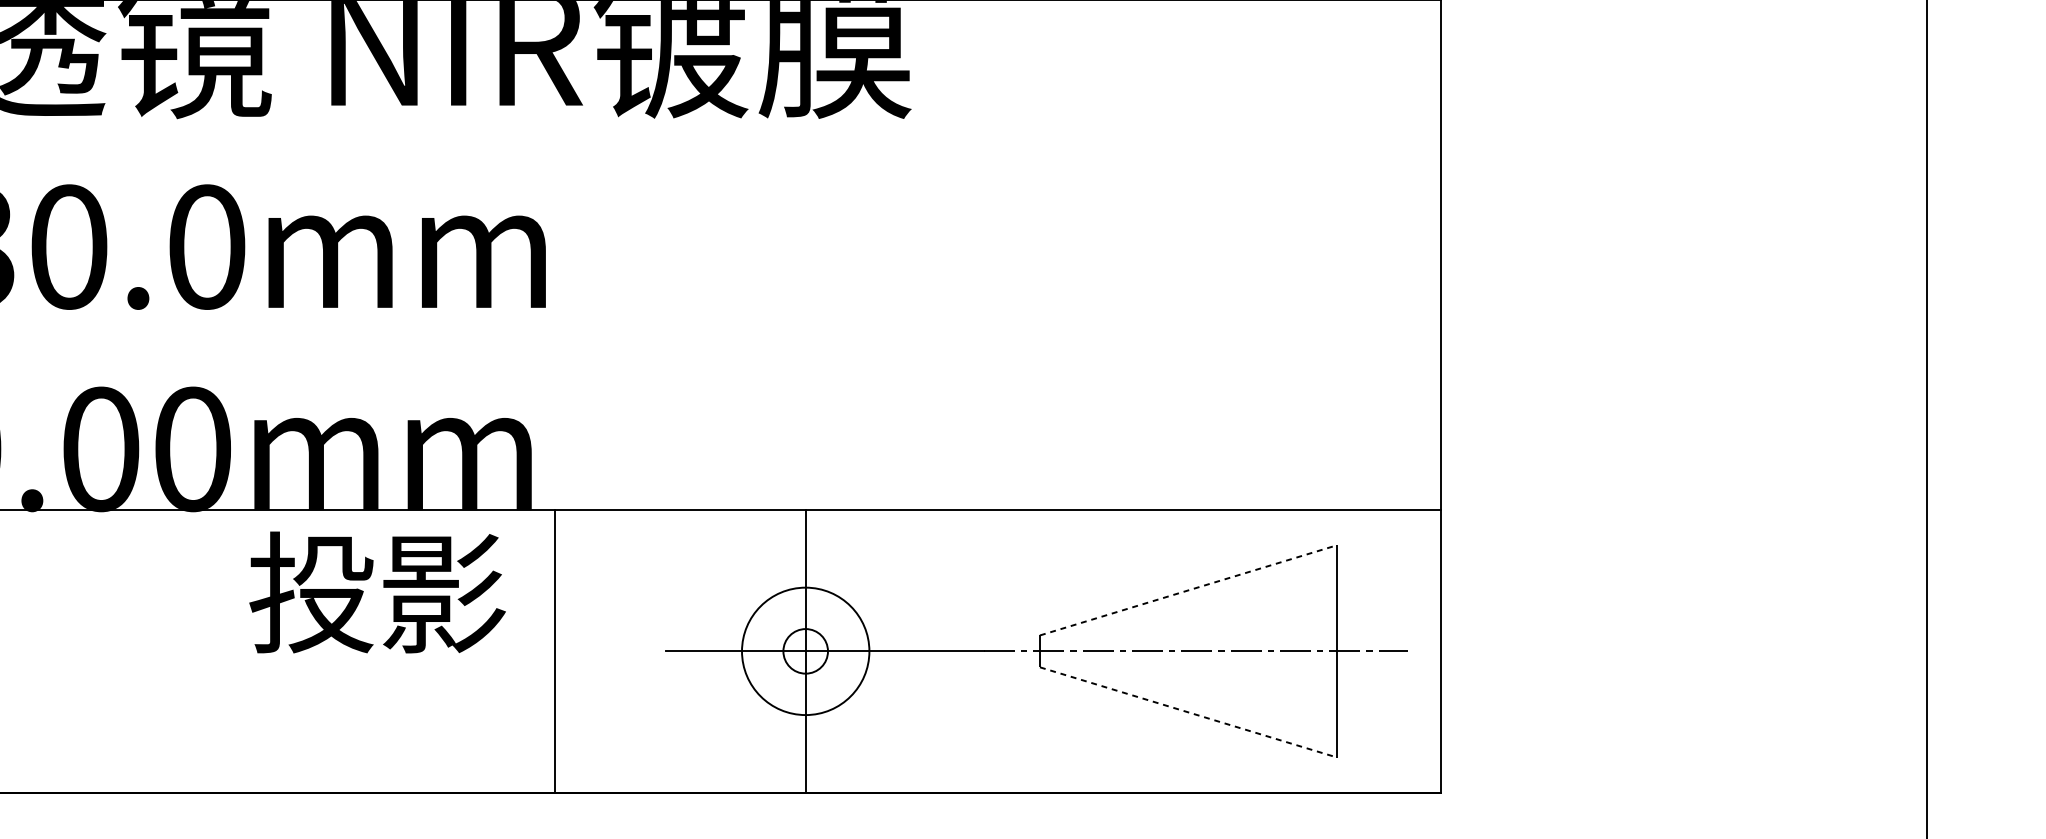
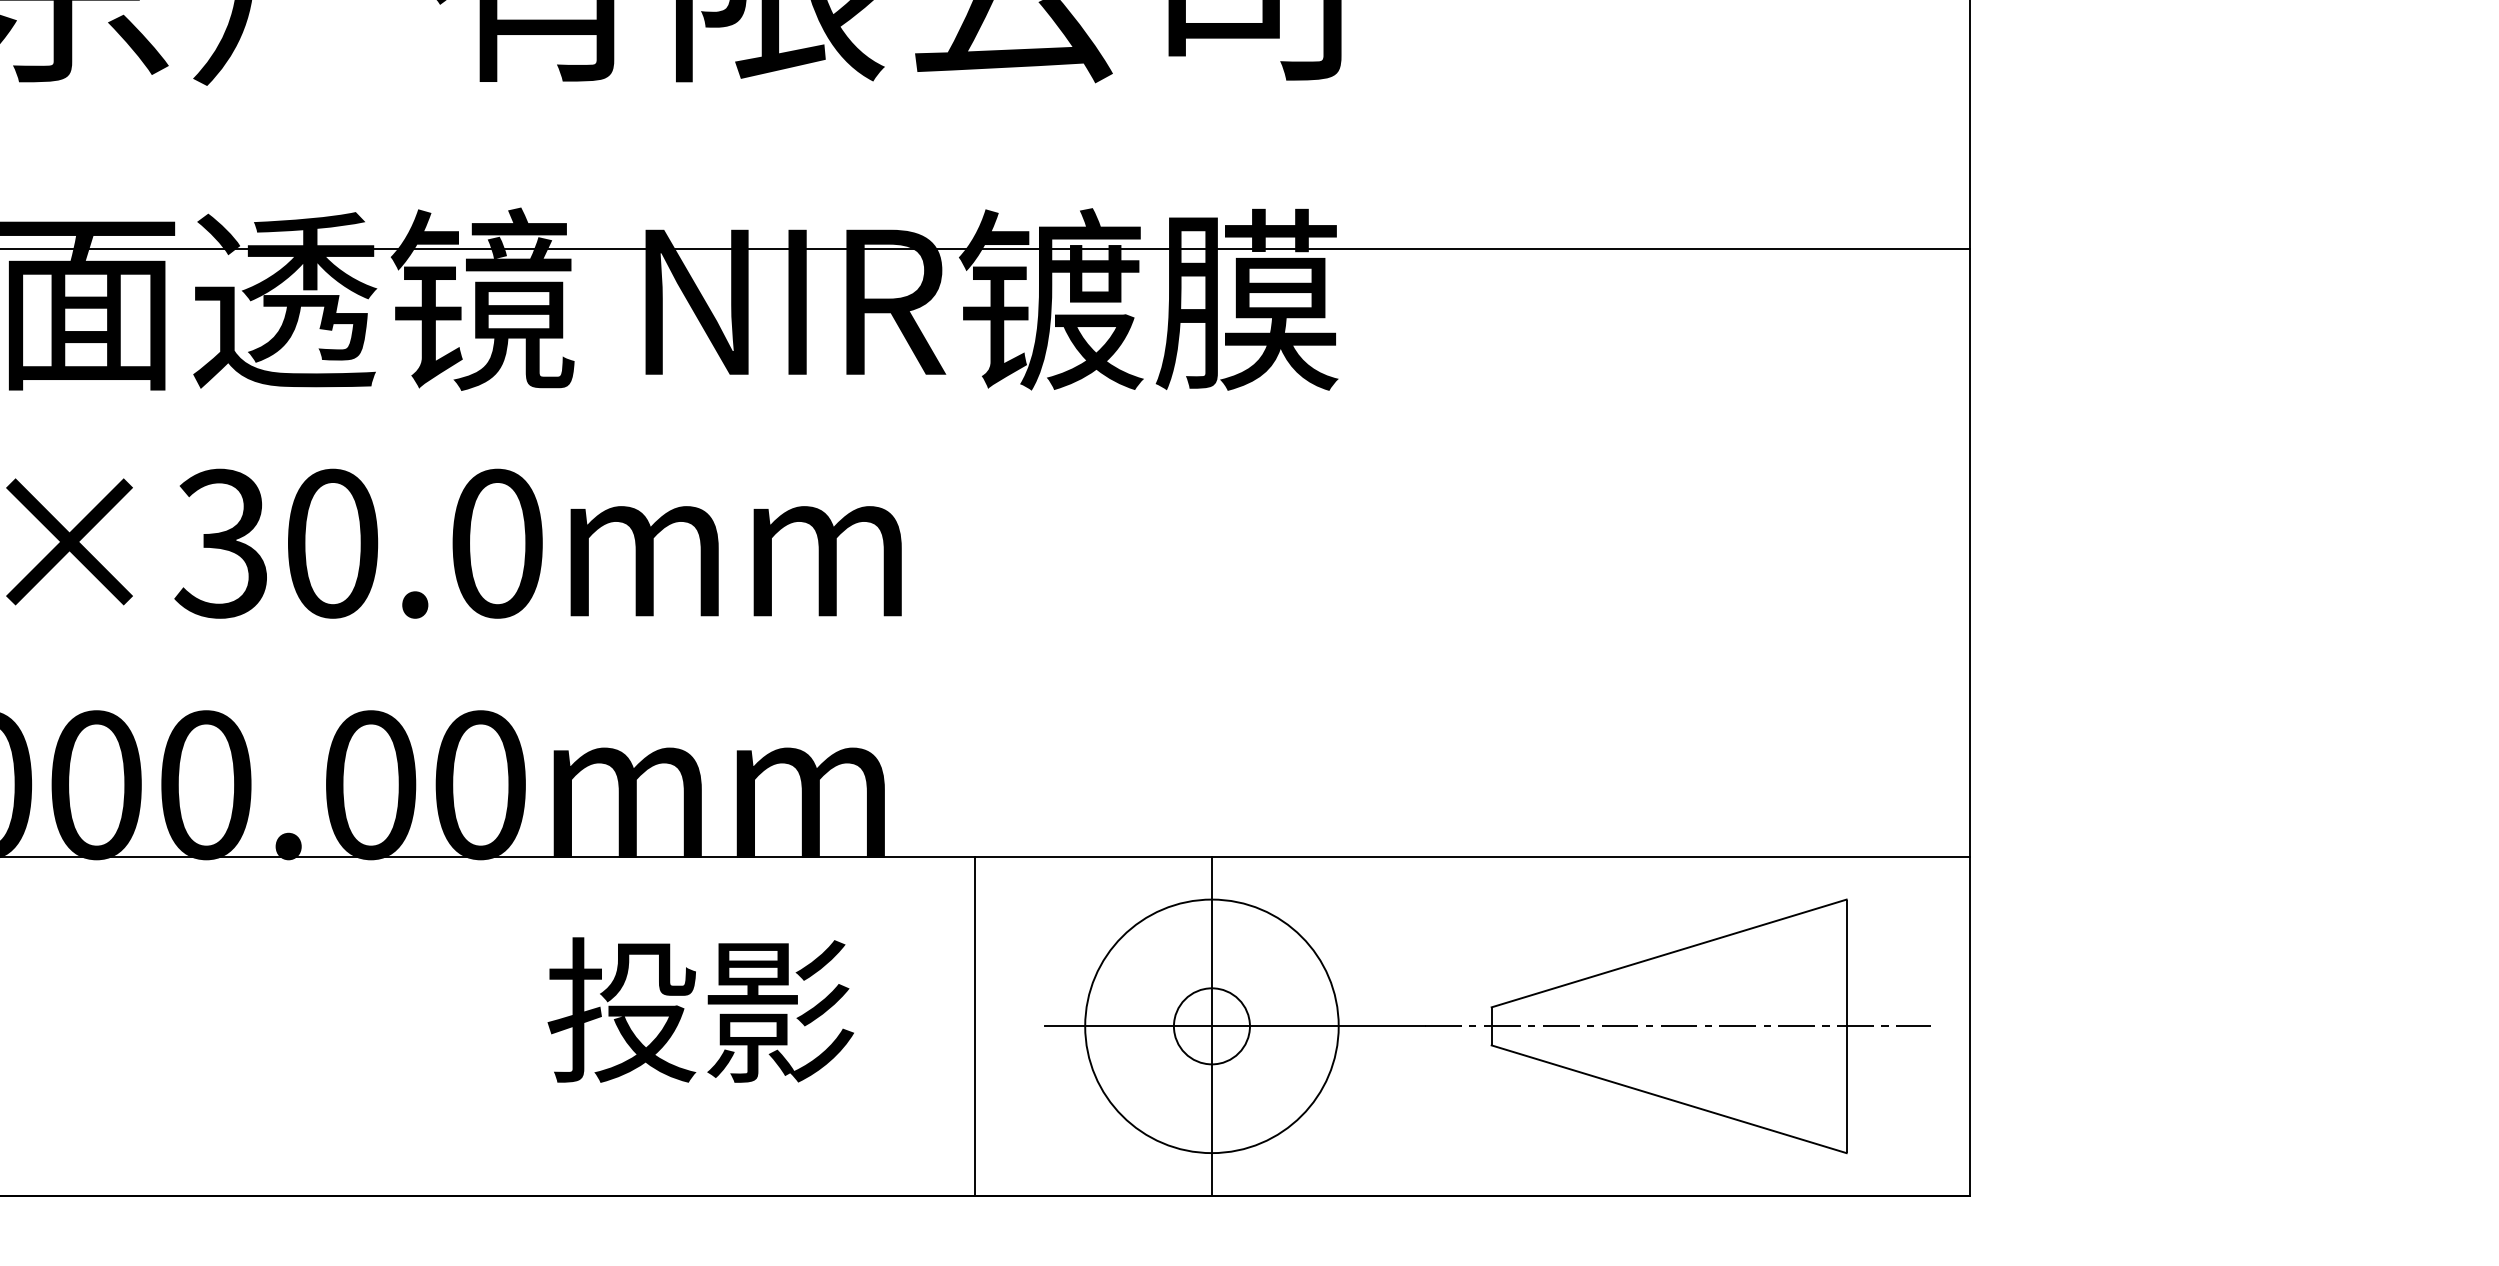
line: (1188, 590) -> (1669, 953), dashed -> solid
text: (377, 592) -> (700, 1009), moved
line: (554, 651) -> (974, 1026), moved
circle: (805, 651) -> (1211, 1026), size x1.43
circle: (805, 651) -> (1211, 1026), size x1.67
line: (1188, 712) -> (1669, 1099), dashed -> solid

